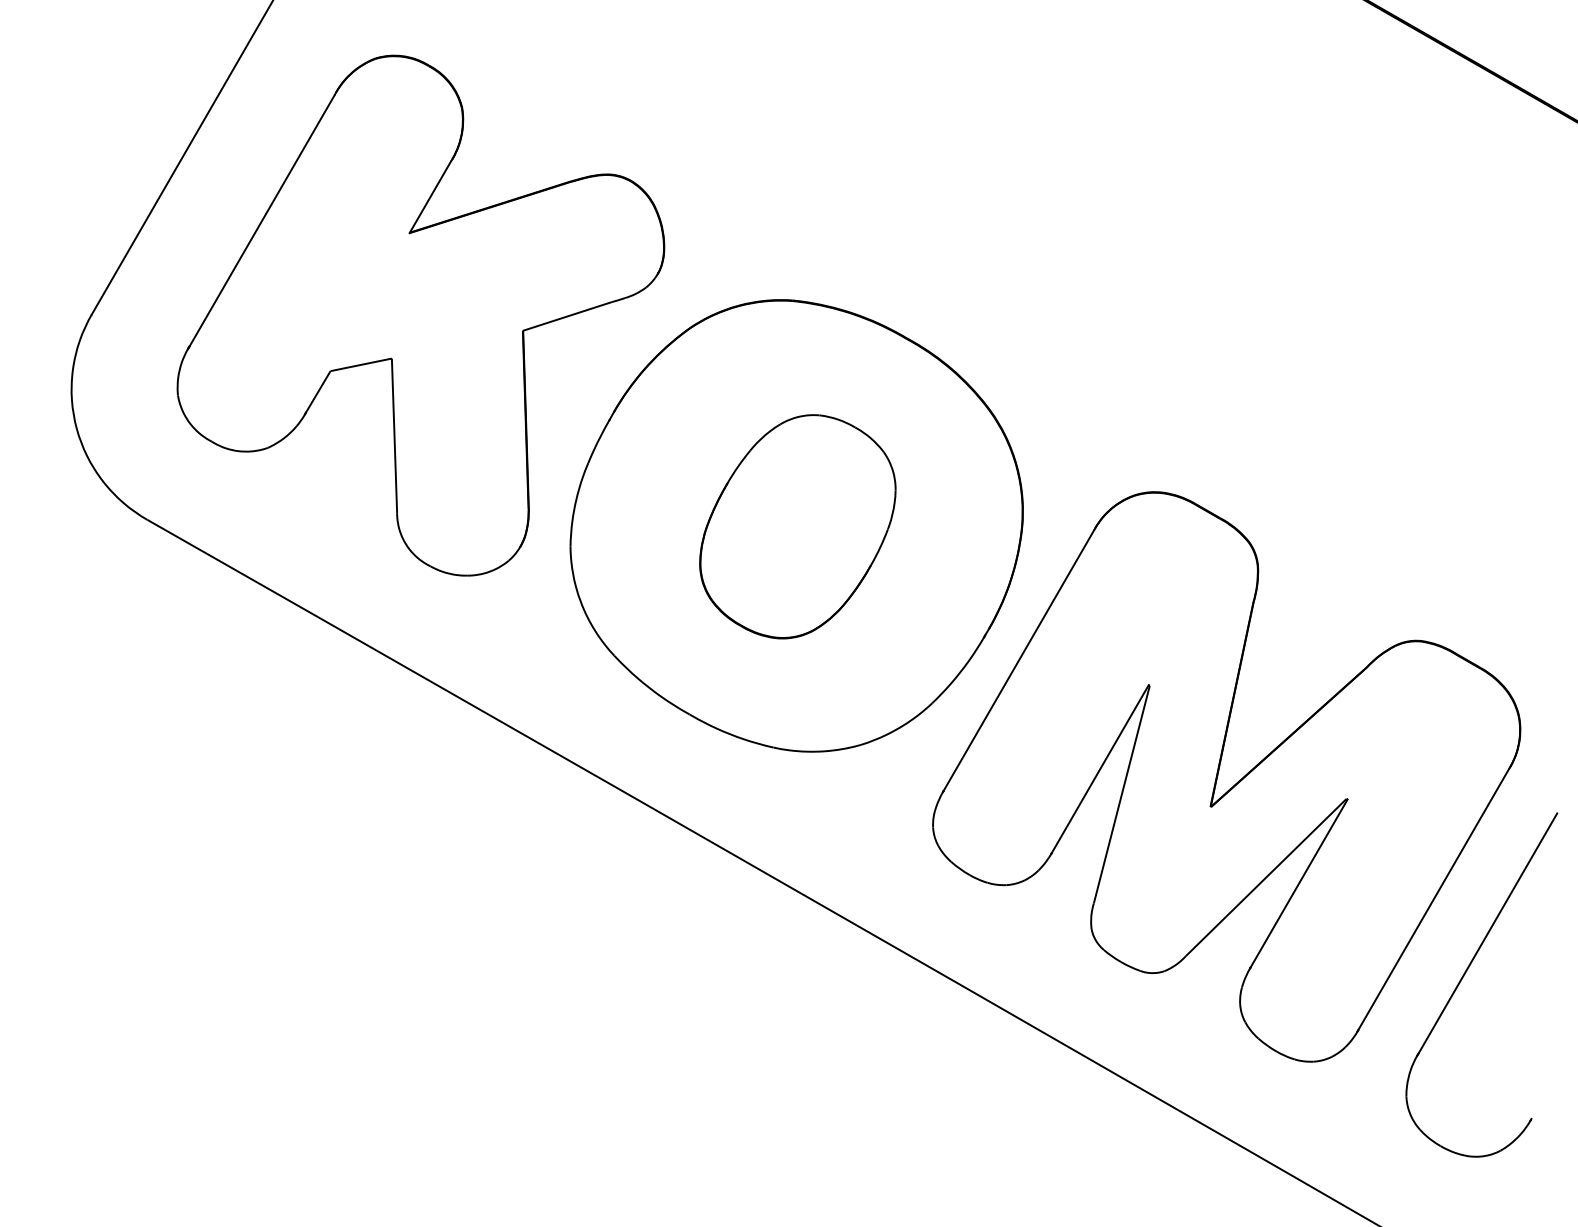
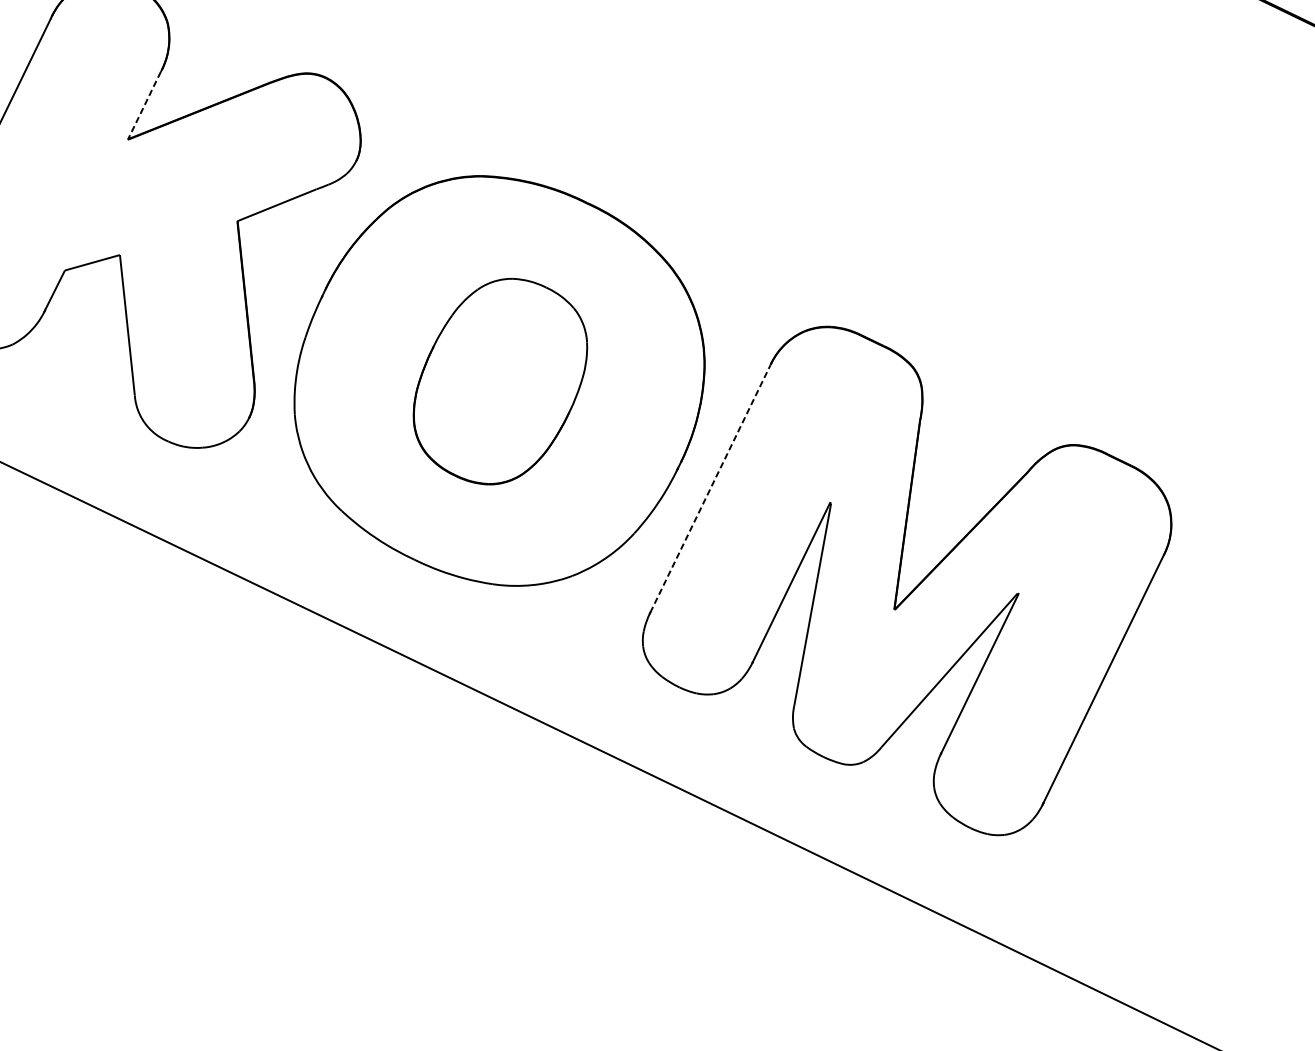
line: (429, 197) -> (143, 105), solid -> dashed
line: (1018, 660) -> (709, 488), solid -> dashed
part: (1464, 976) -> (1136, 747), removed

